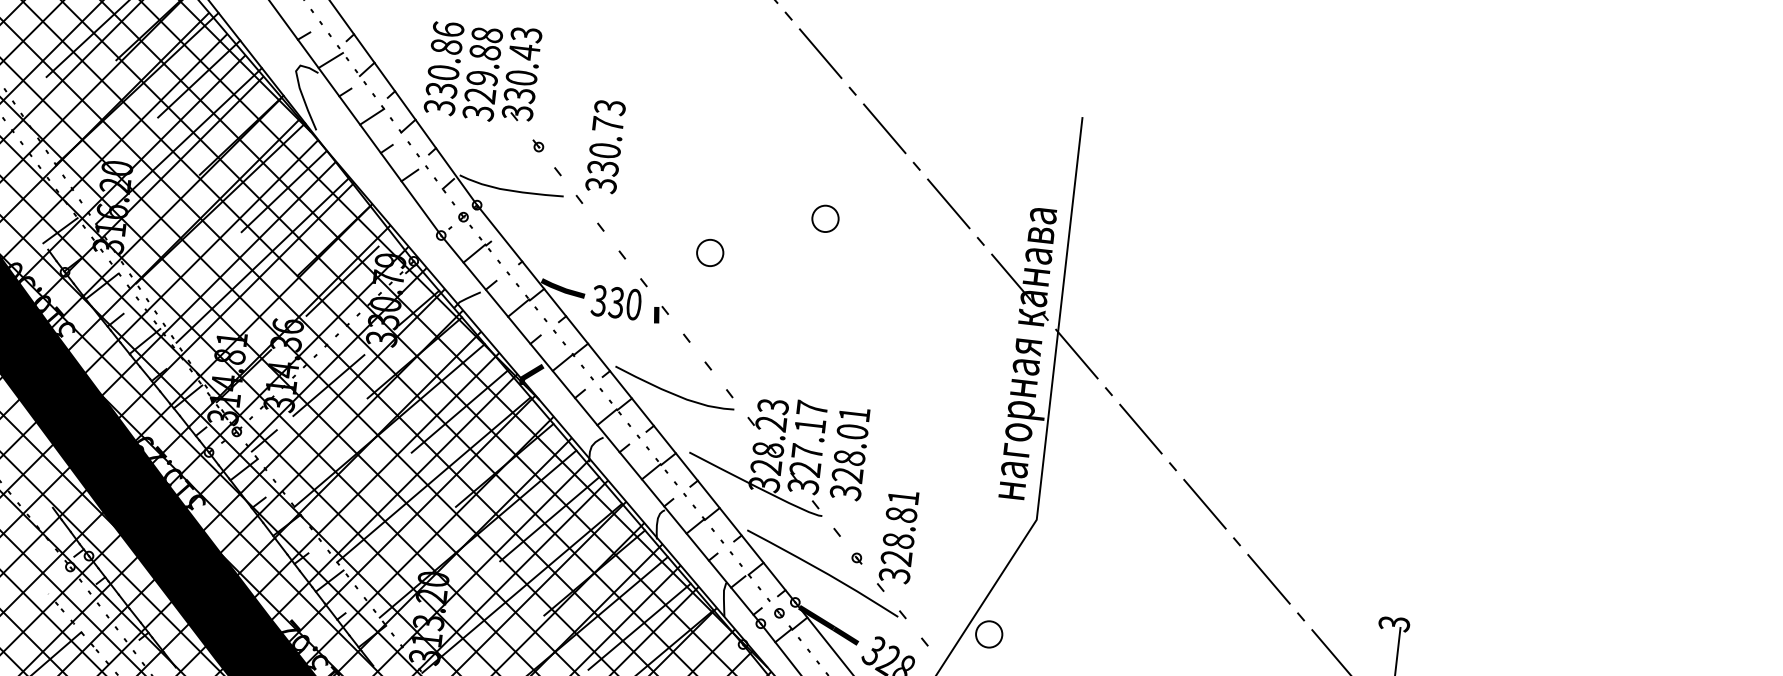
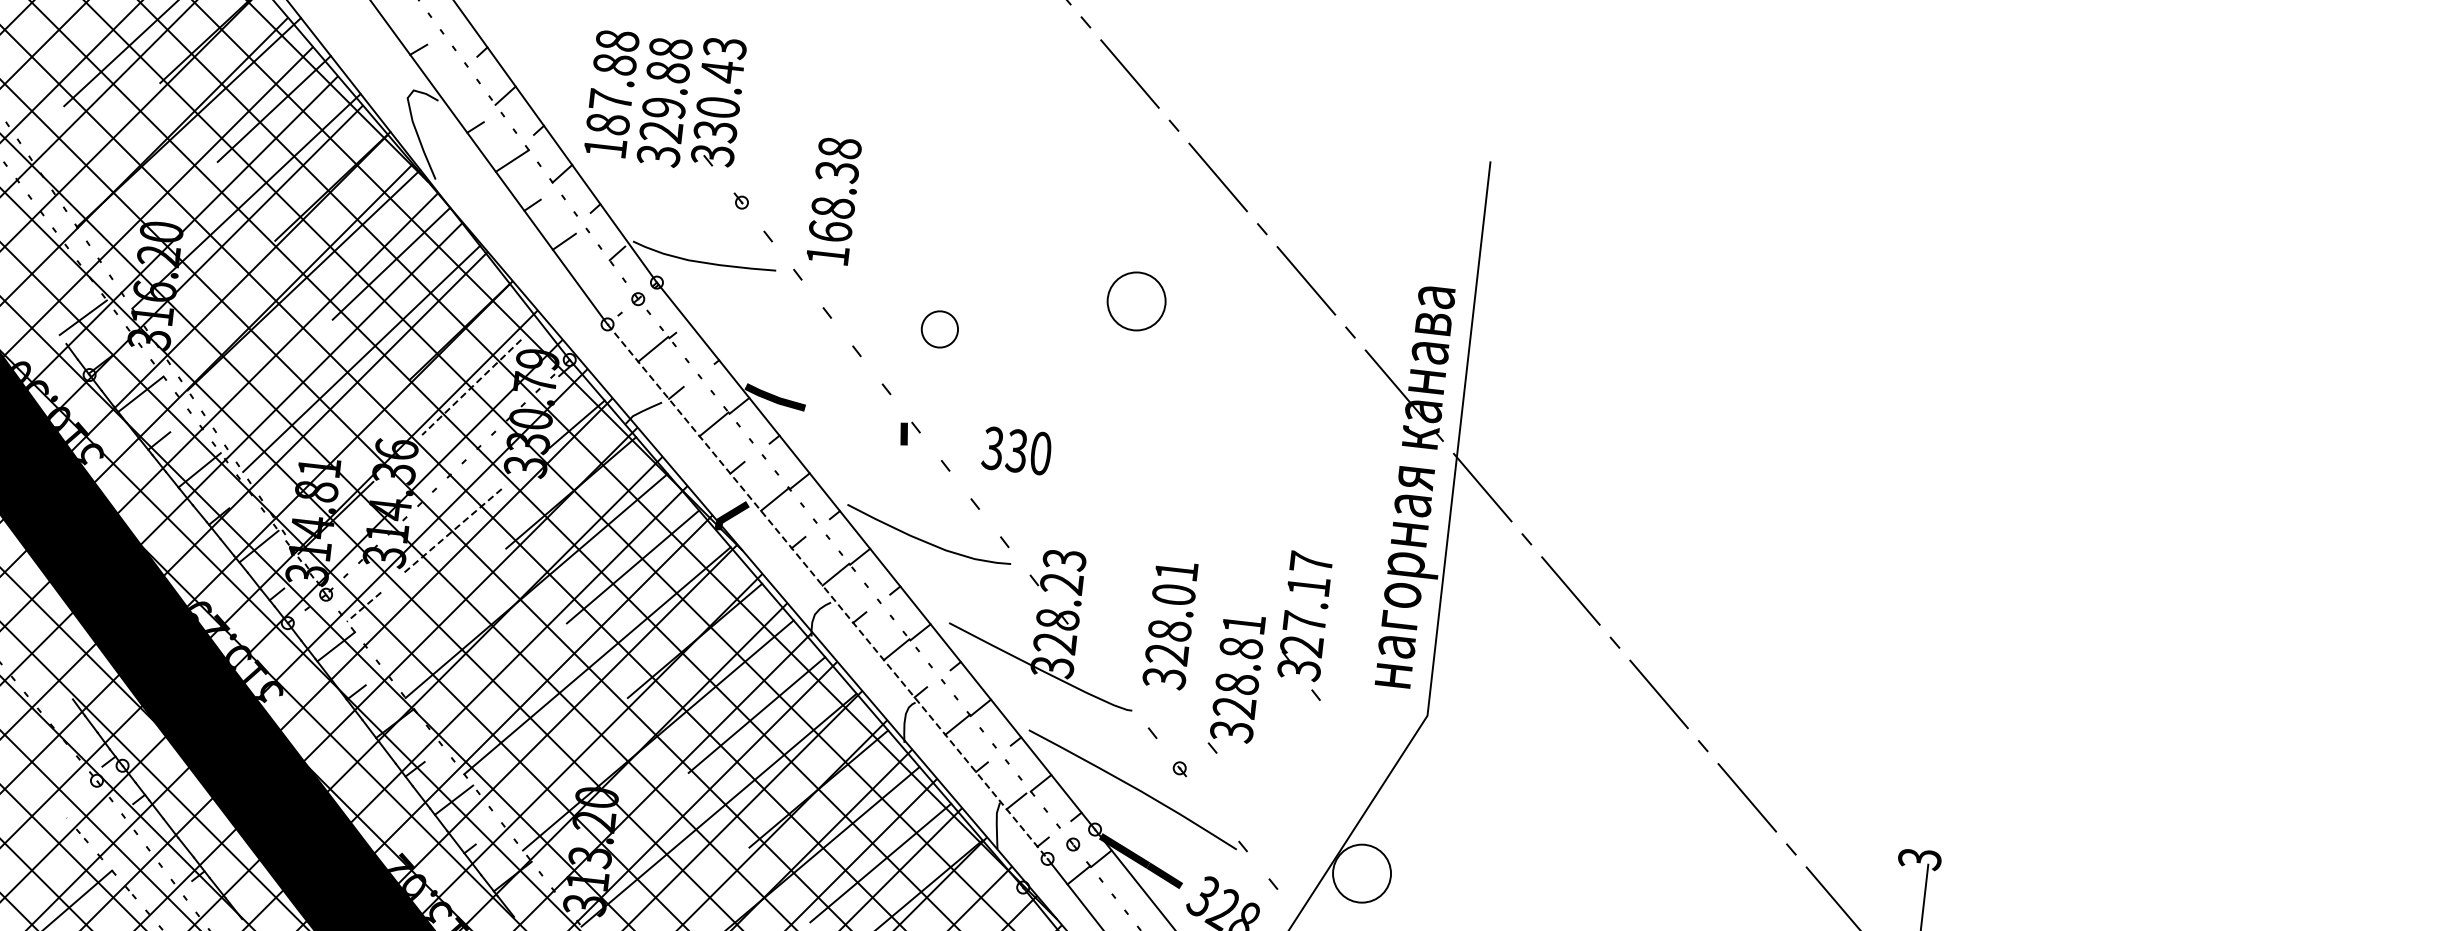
line: (330, 60) -> (455, 83), removed
text: (444, 68) -> (611, 94), 330.86 -> 187.88
text: (605, 146) -> (833, 202), 330.73 -> 168.38
circle: (825, 218) -> (1136, 301), size x1.6
circle: (709, 253) -> (939, 329), moved
line: (342, 281) -> (471, 387), solid -> dashed
text: (616, 302) -> (1016, 450), moved
line: (328, 385) -> (452, 531), solid -> dashed
line: (600, 430) -> (827, 592), solid -> dashed
line: (264, 441) -> (364, 607), solid -> dashed
part: (807, 454) -> (1304, 625), moved
part: (898, 542) -> (1236, 685), moved
circle: (988, 634) -> (1361, 873), size x1.6

